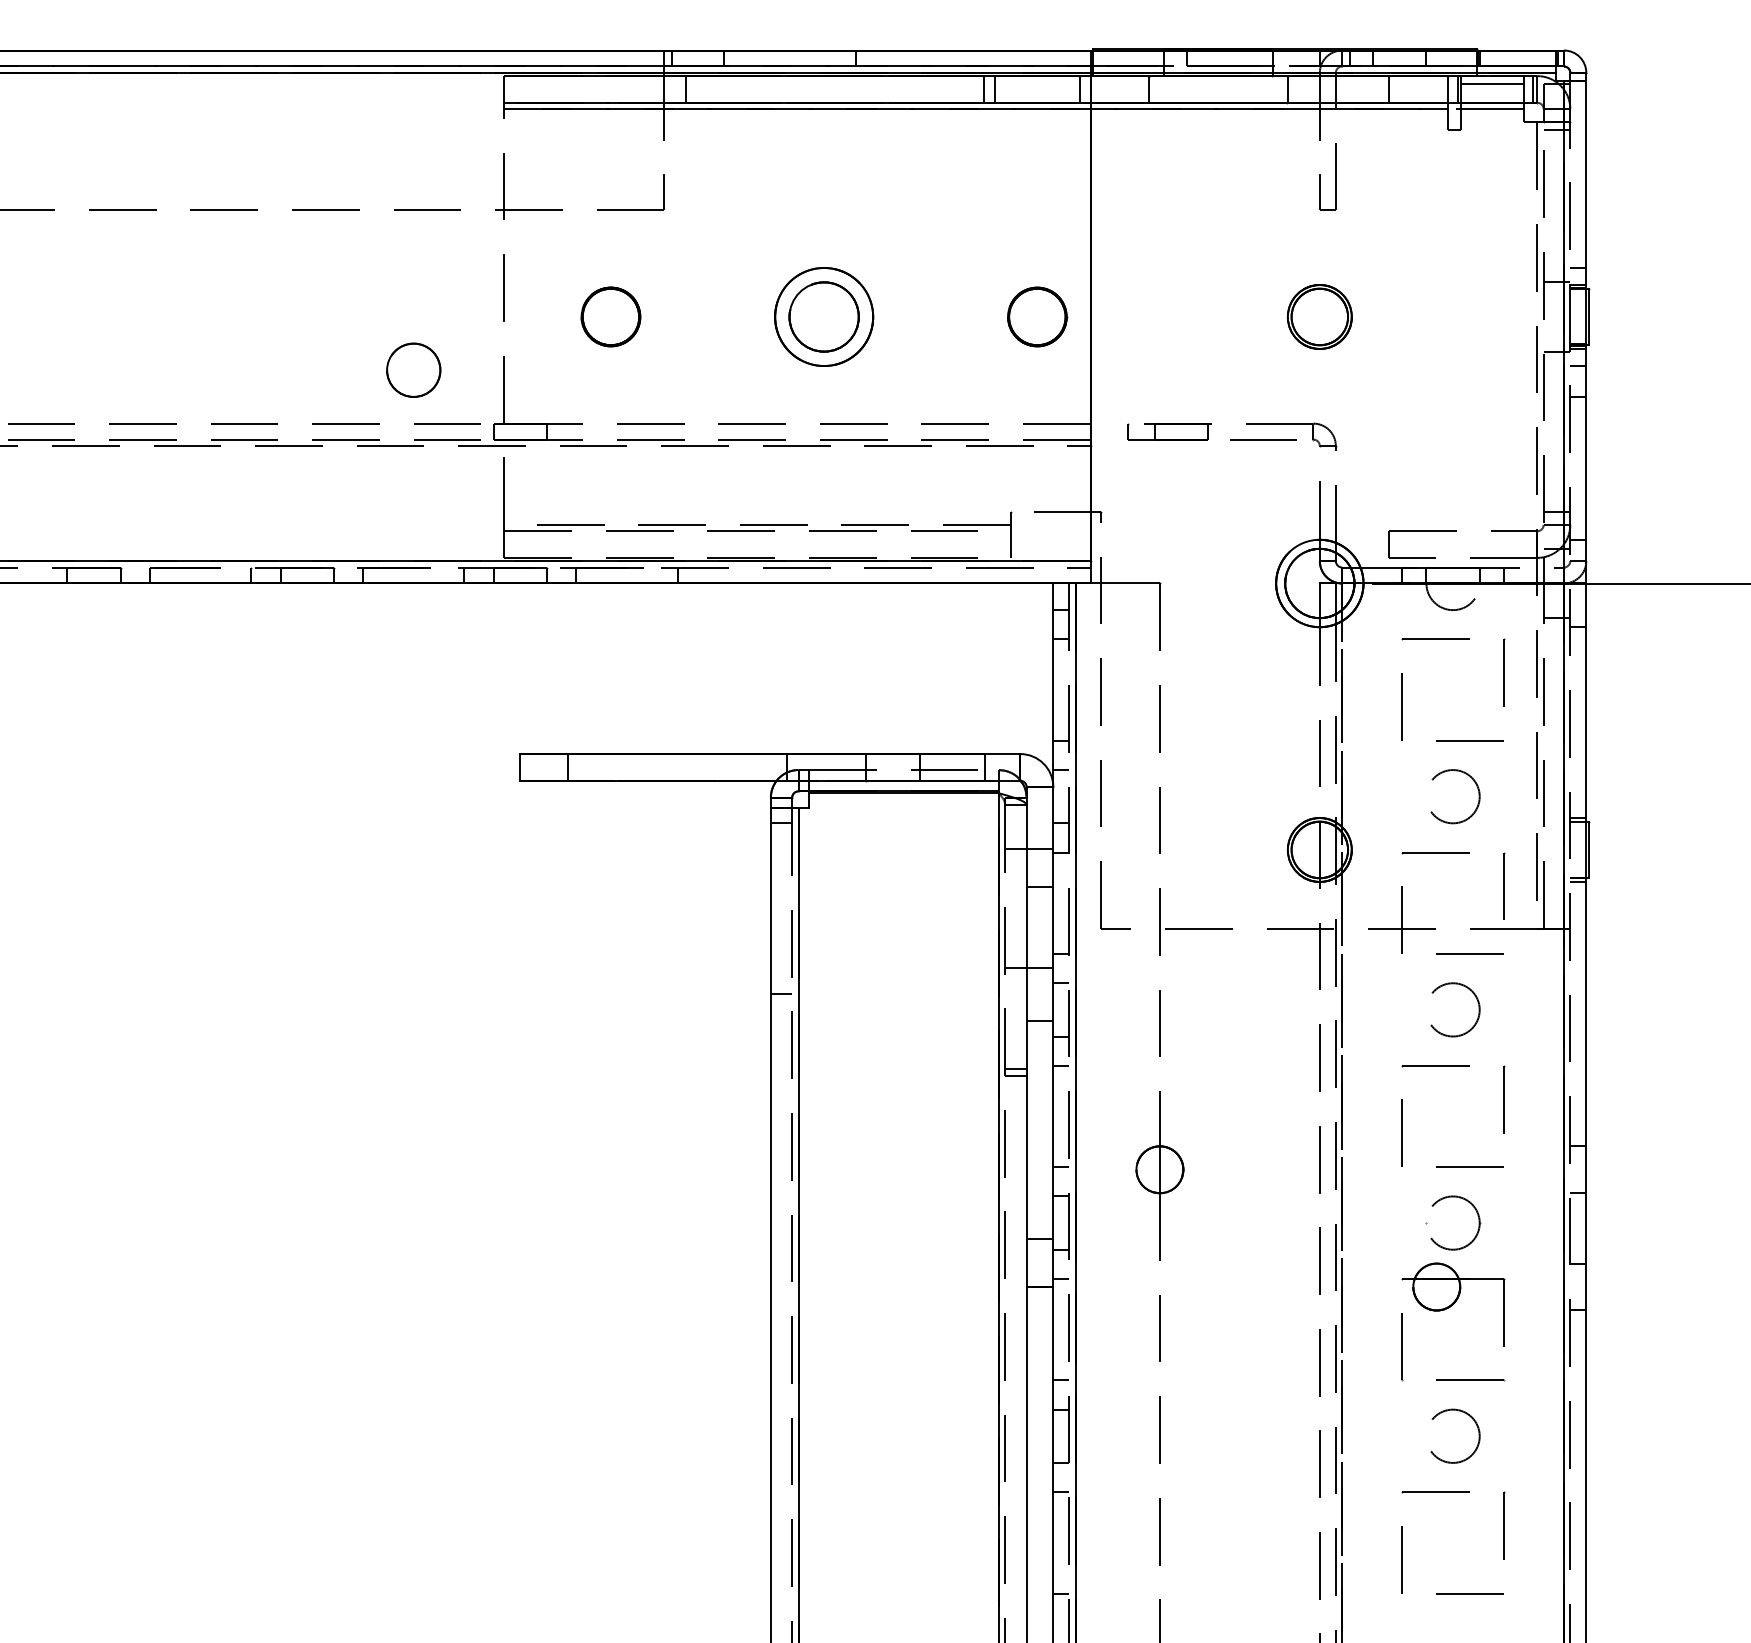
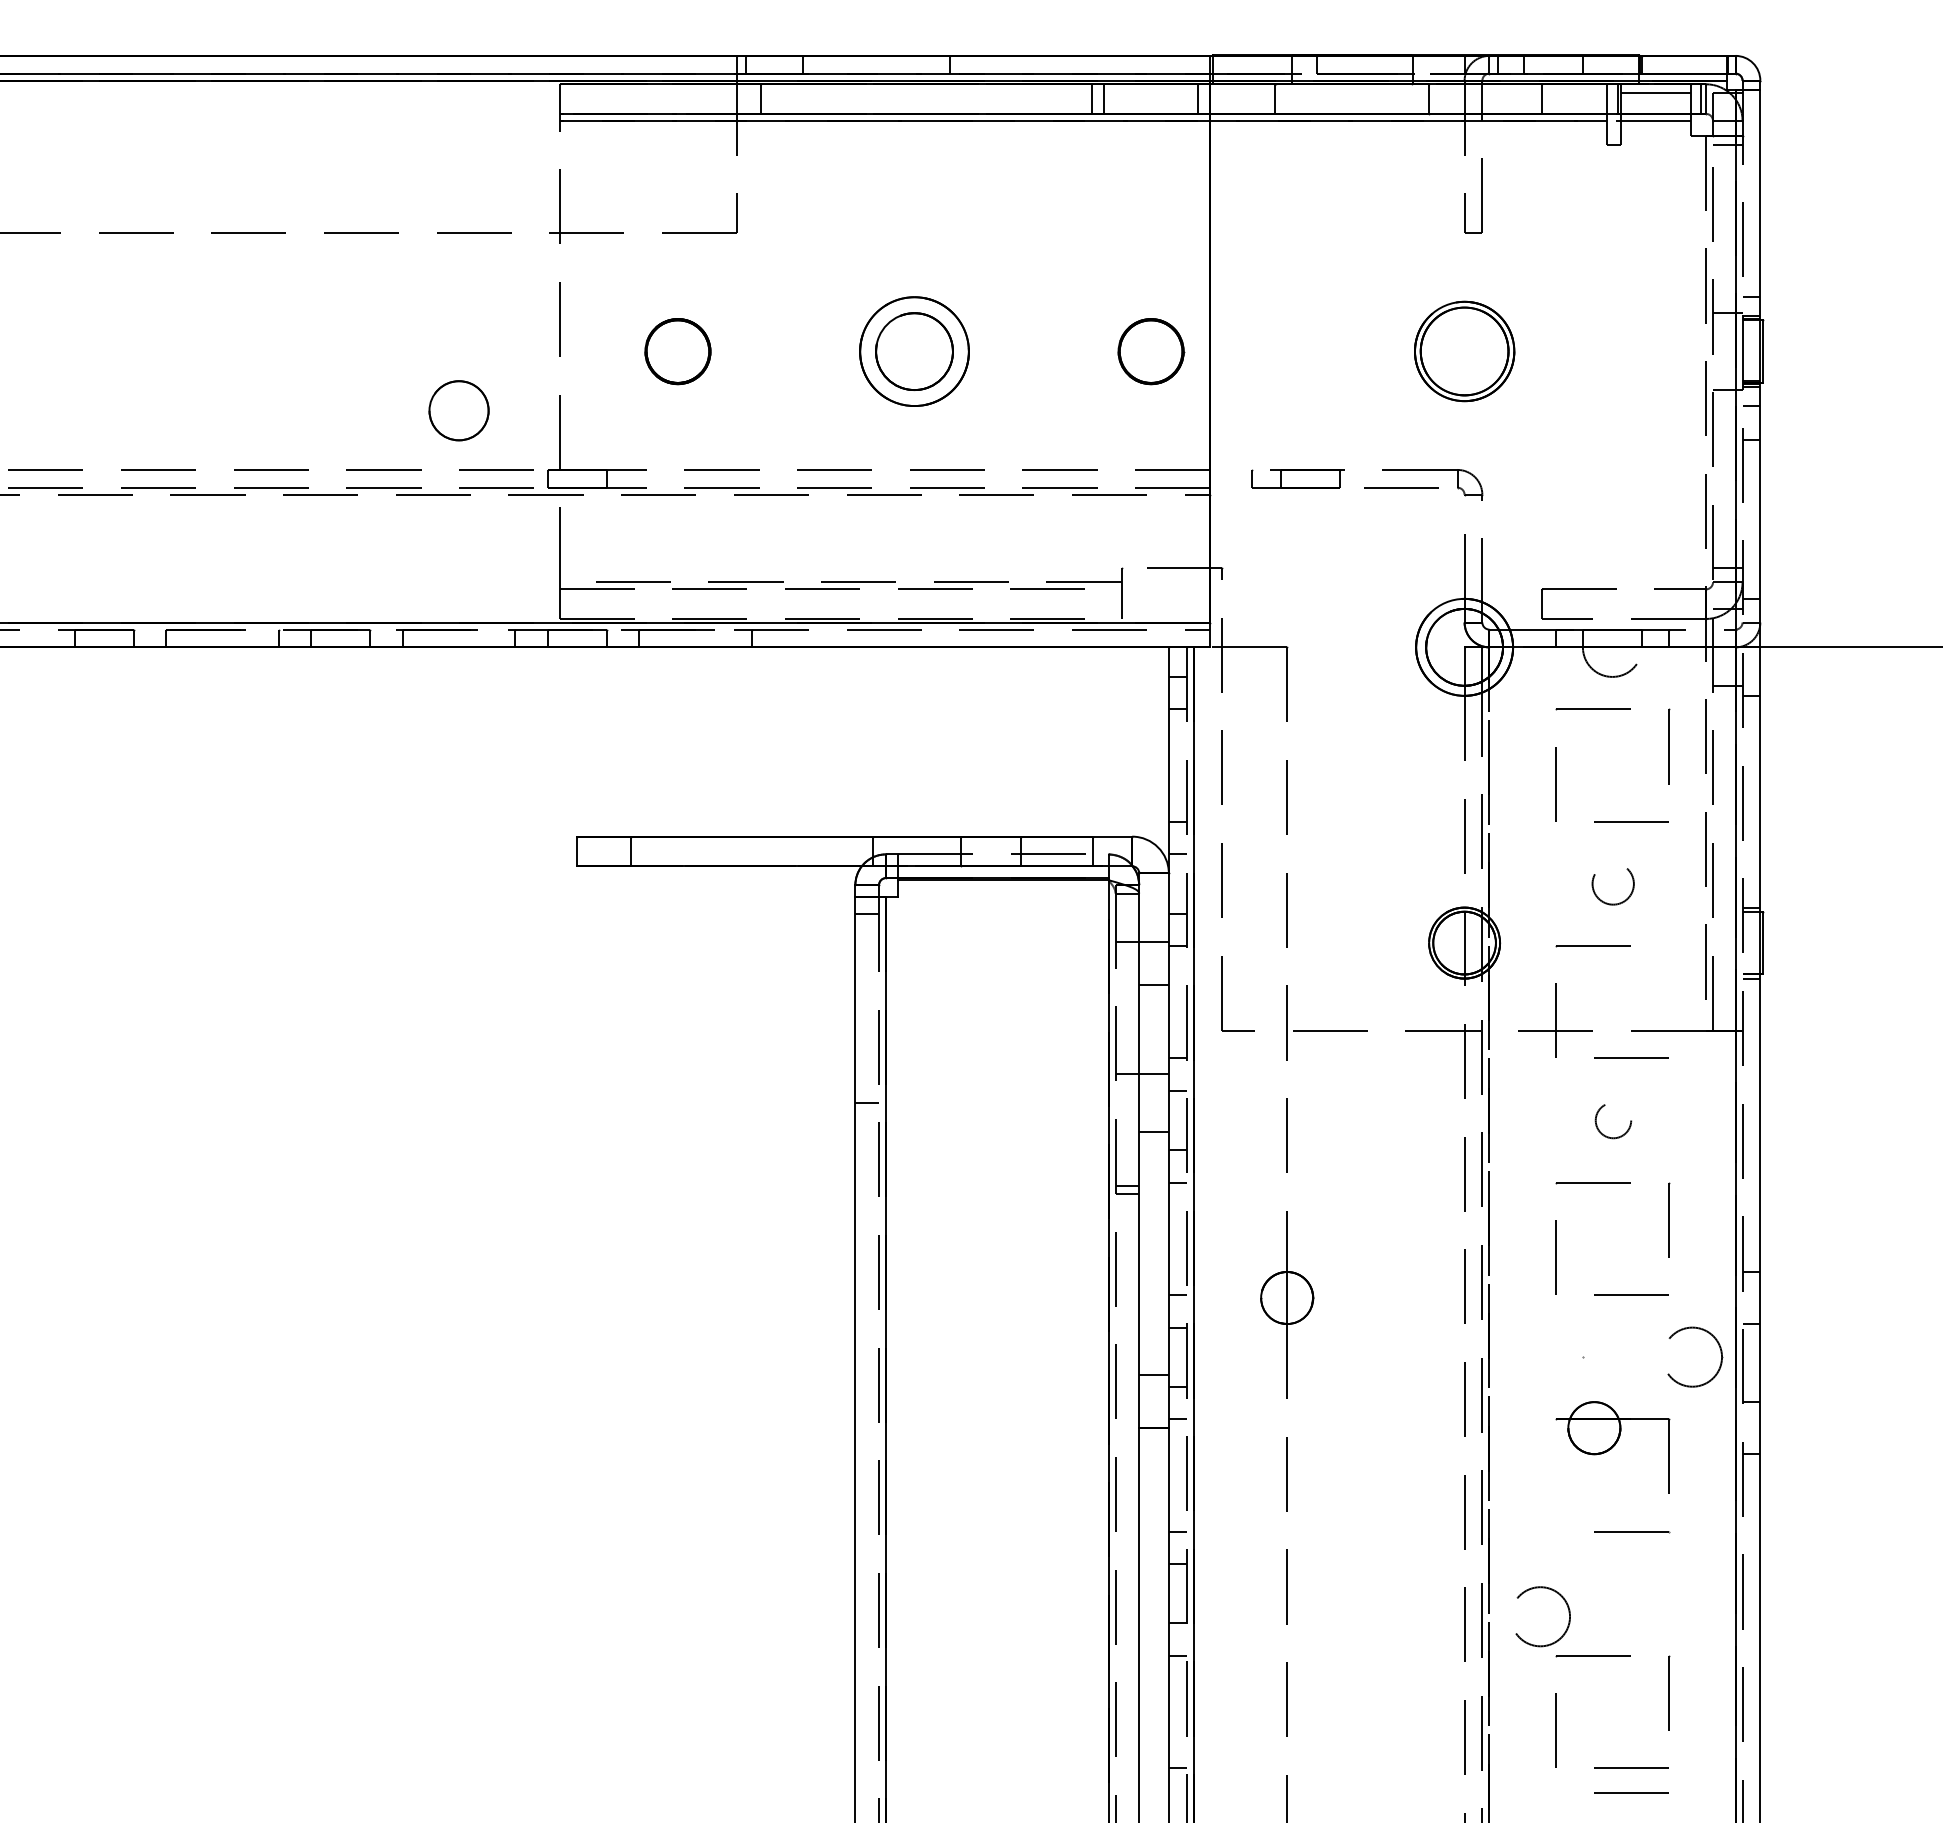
part: (1319, 316) -> (1464, 351), size x1.4
circle: (1454, 796) -> (1614, 883), size x0.7
line: (1504, 885) -> (1669, 982), removed
circle: (1454, 1009) -> (1614, 1120), size x0.6
part: (1478, 1219) -> (1720, 1353), moved
line: (1402, 1347) -> (1556, 1495), removed
circle: (1454, 1436) -> (1542, 1616), moved
line: (1470, 1615) -> (1631, 1792), added

